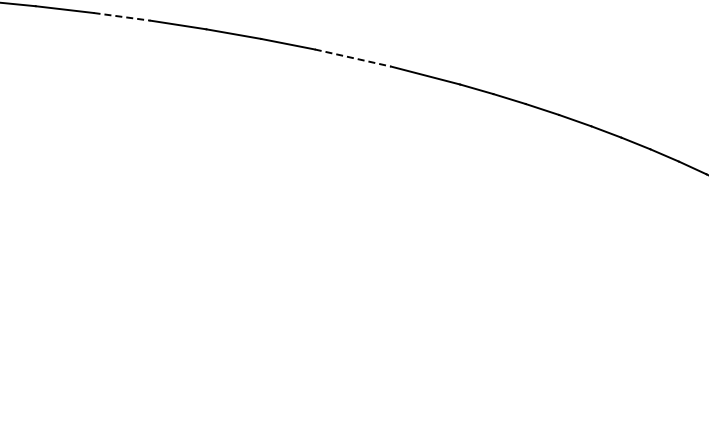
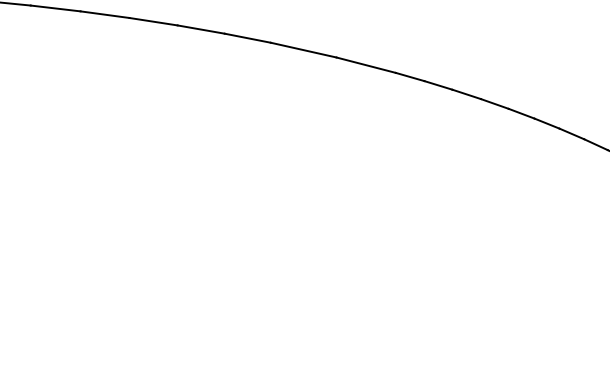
line: (122, 16) -> (105, 14), dashed -> solid
line: (353, 58) -> (304, 50), dashed -> solid

